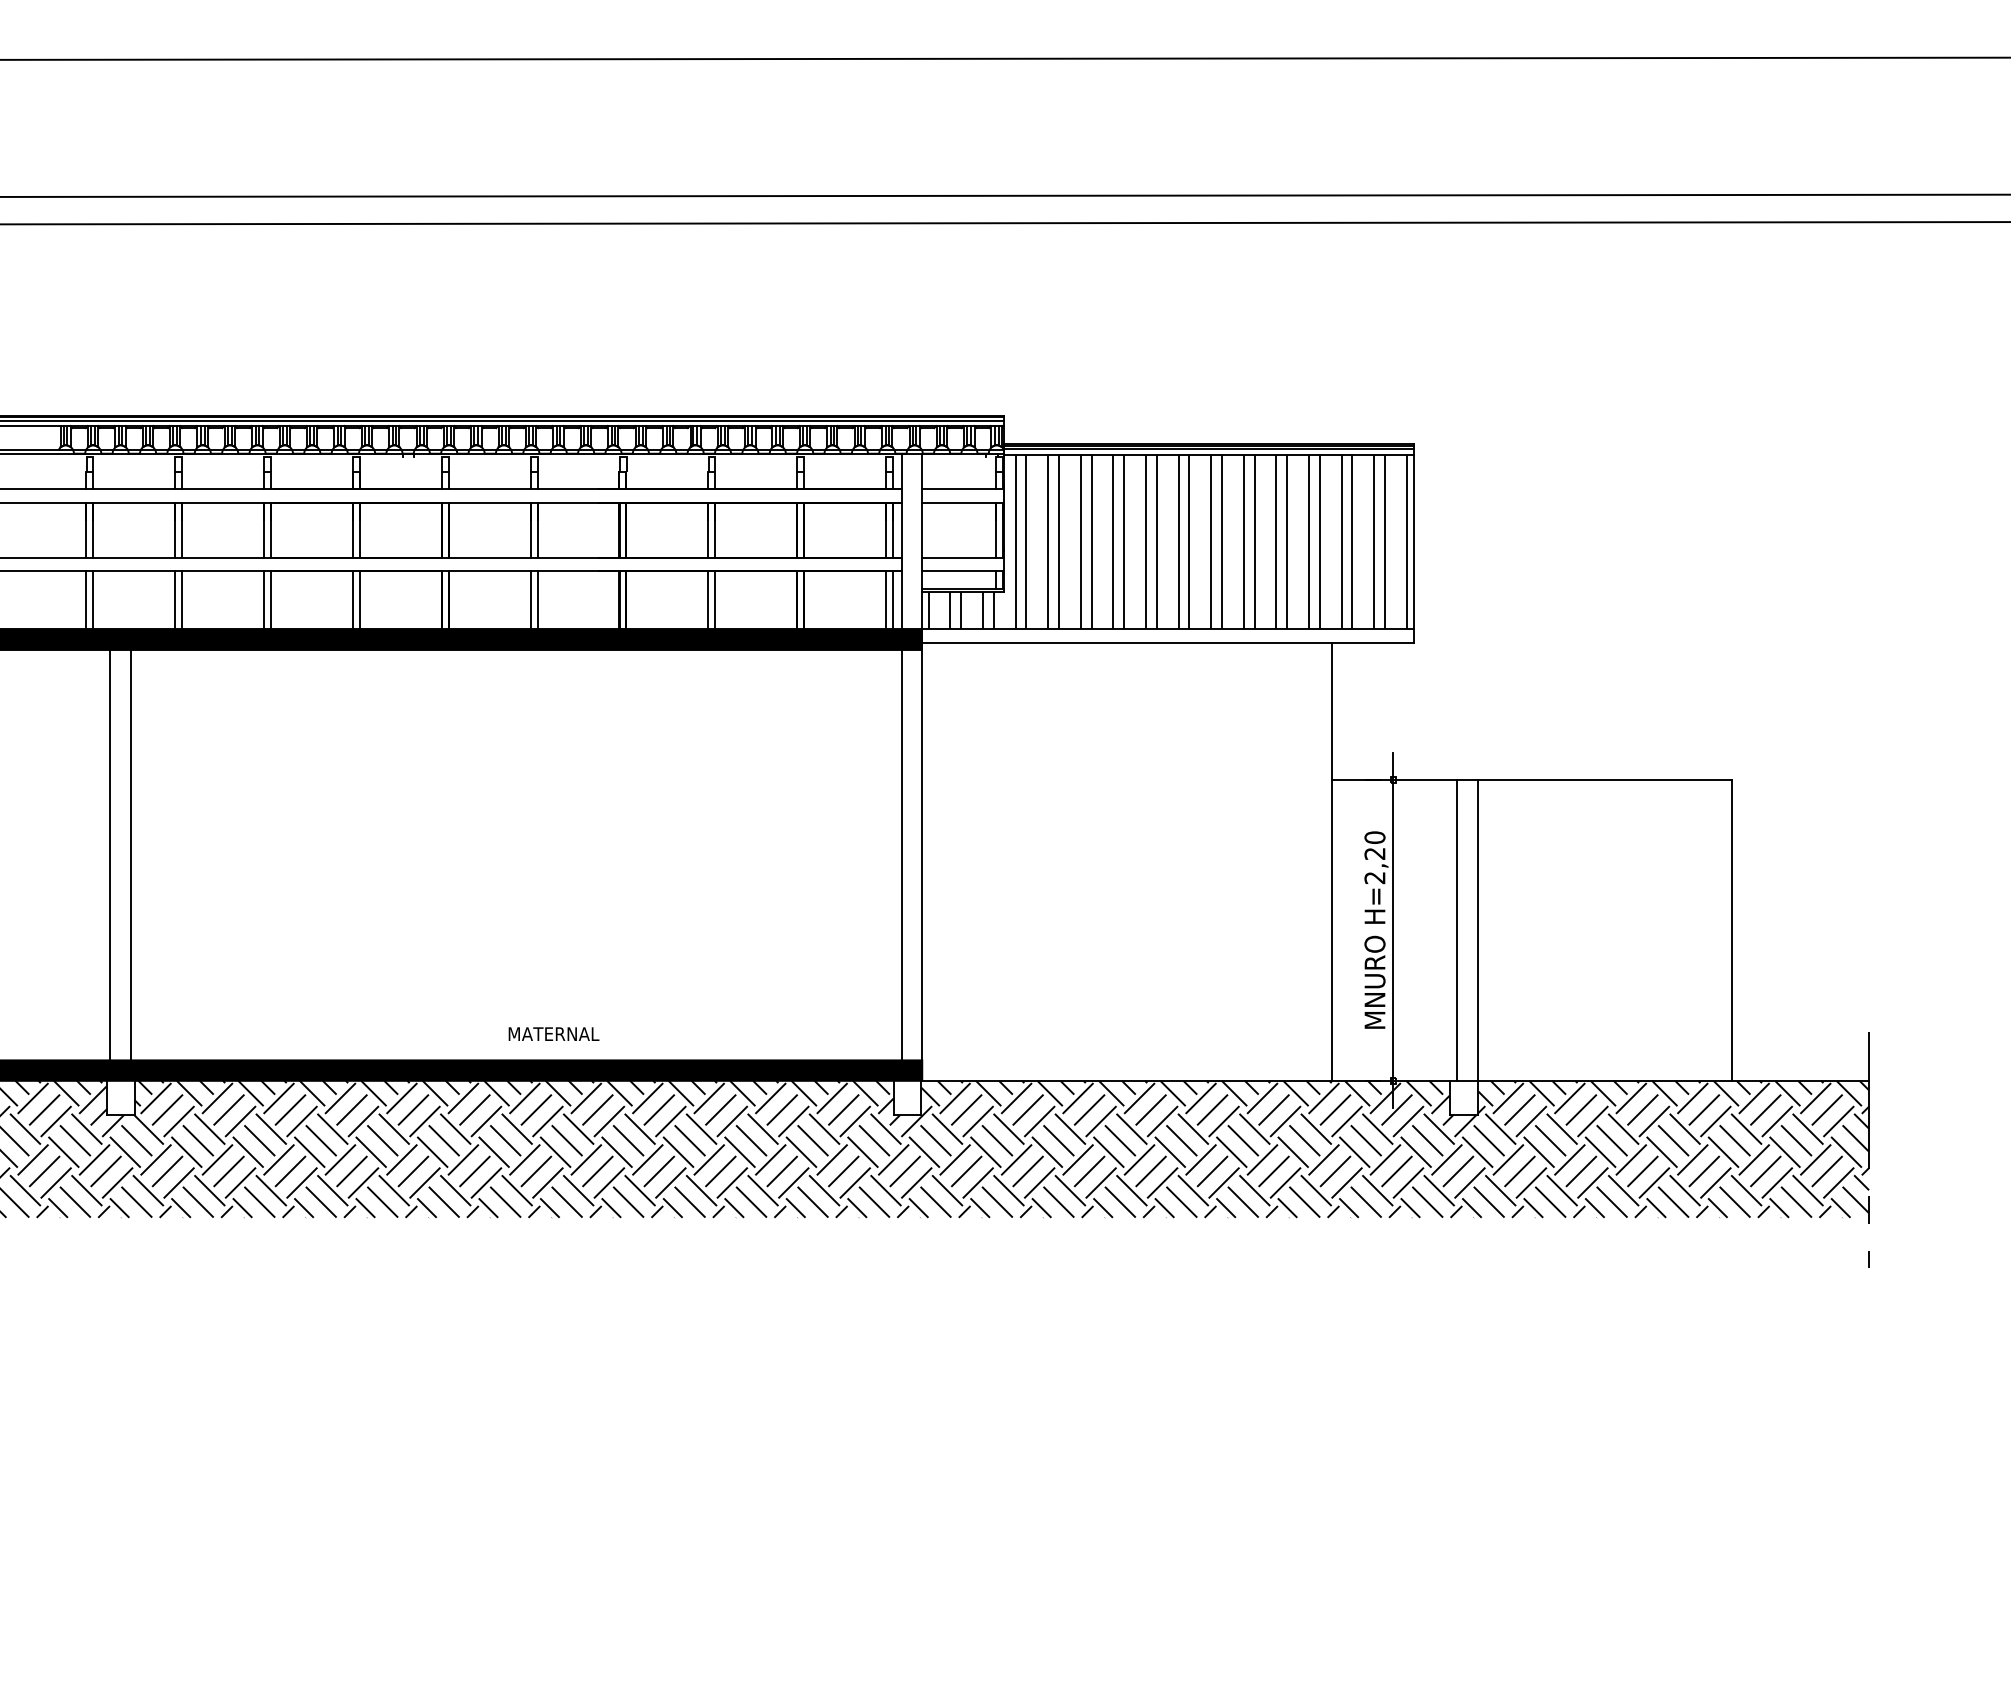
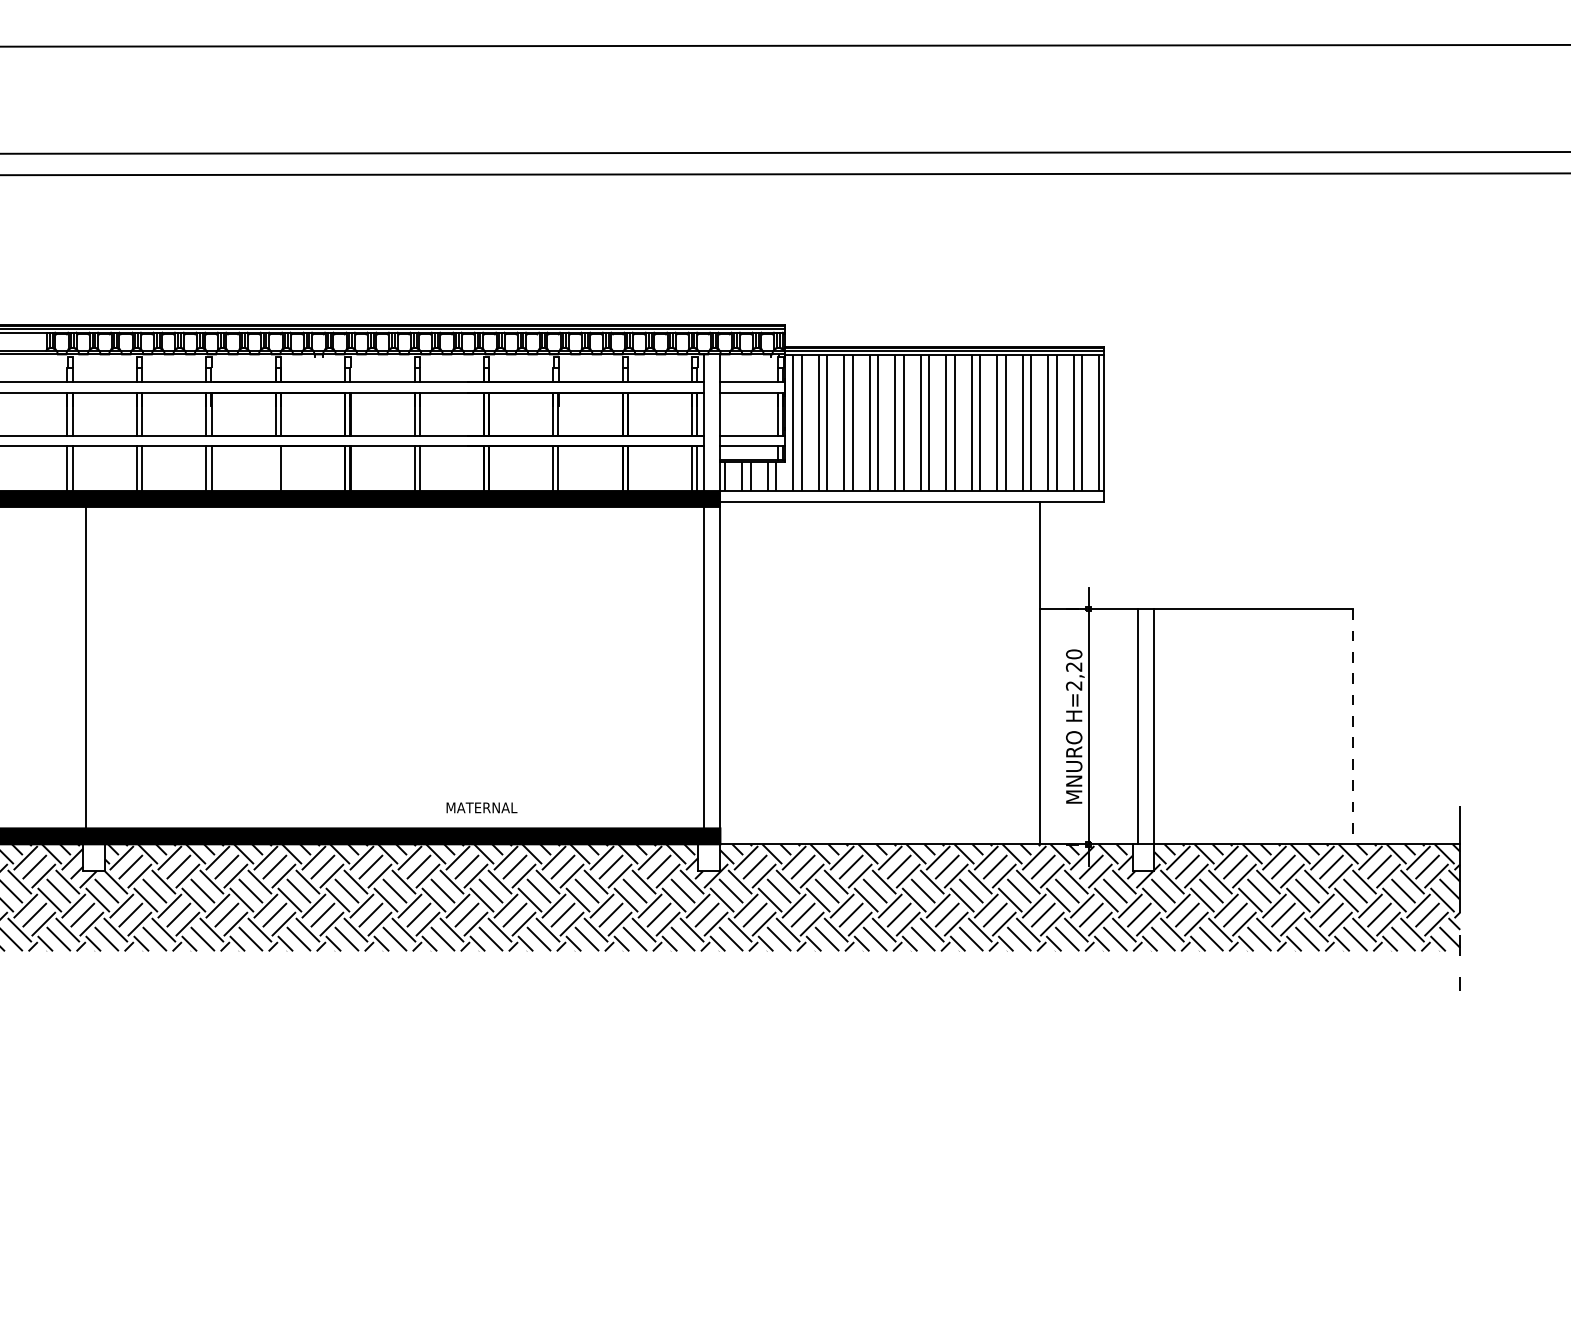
line: (353, 600) -> (276, 469), removed
line: (130, 854) -> (101, 667), removed
line: (1732, 930) -> (1353, 726), solid -> dashed
text: (553, 1033) -> (481, 807), moved

